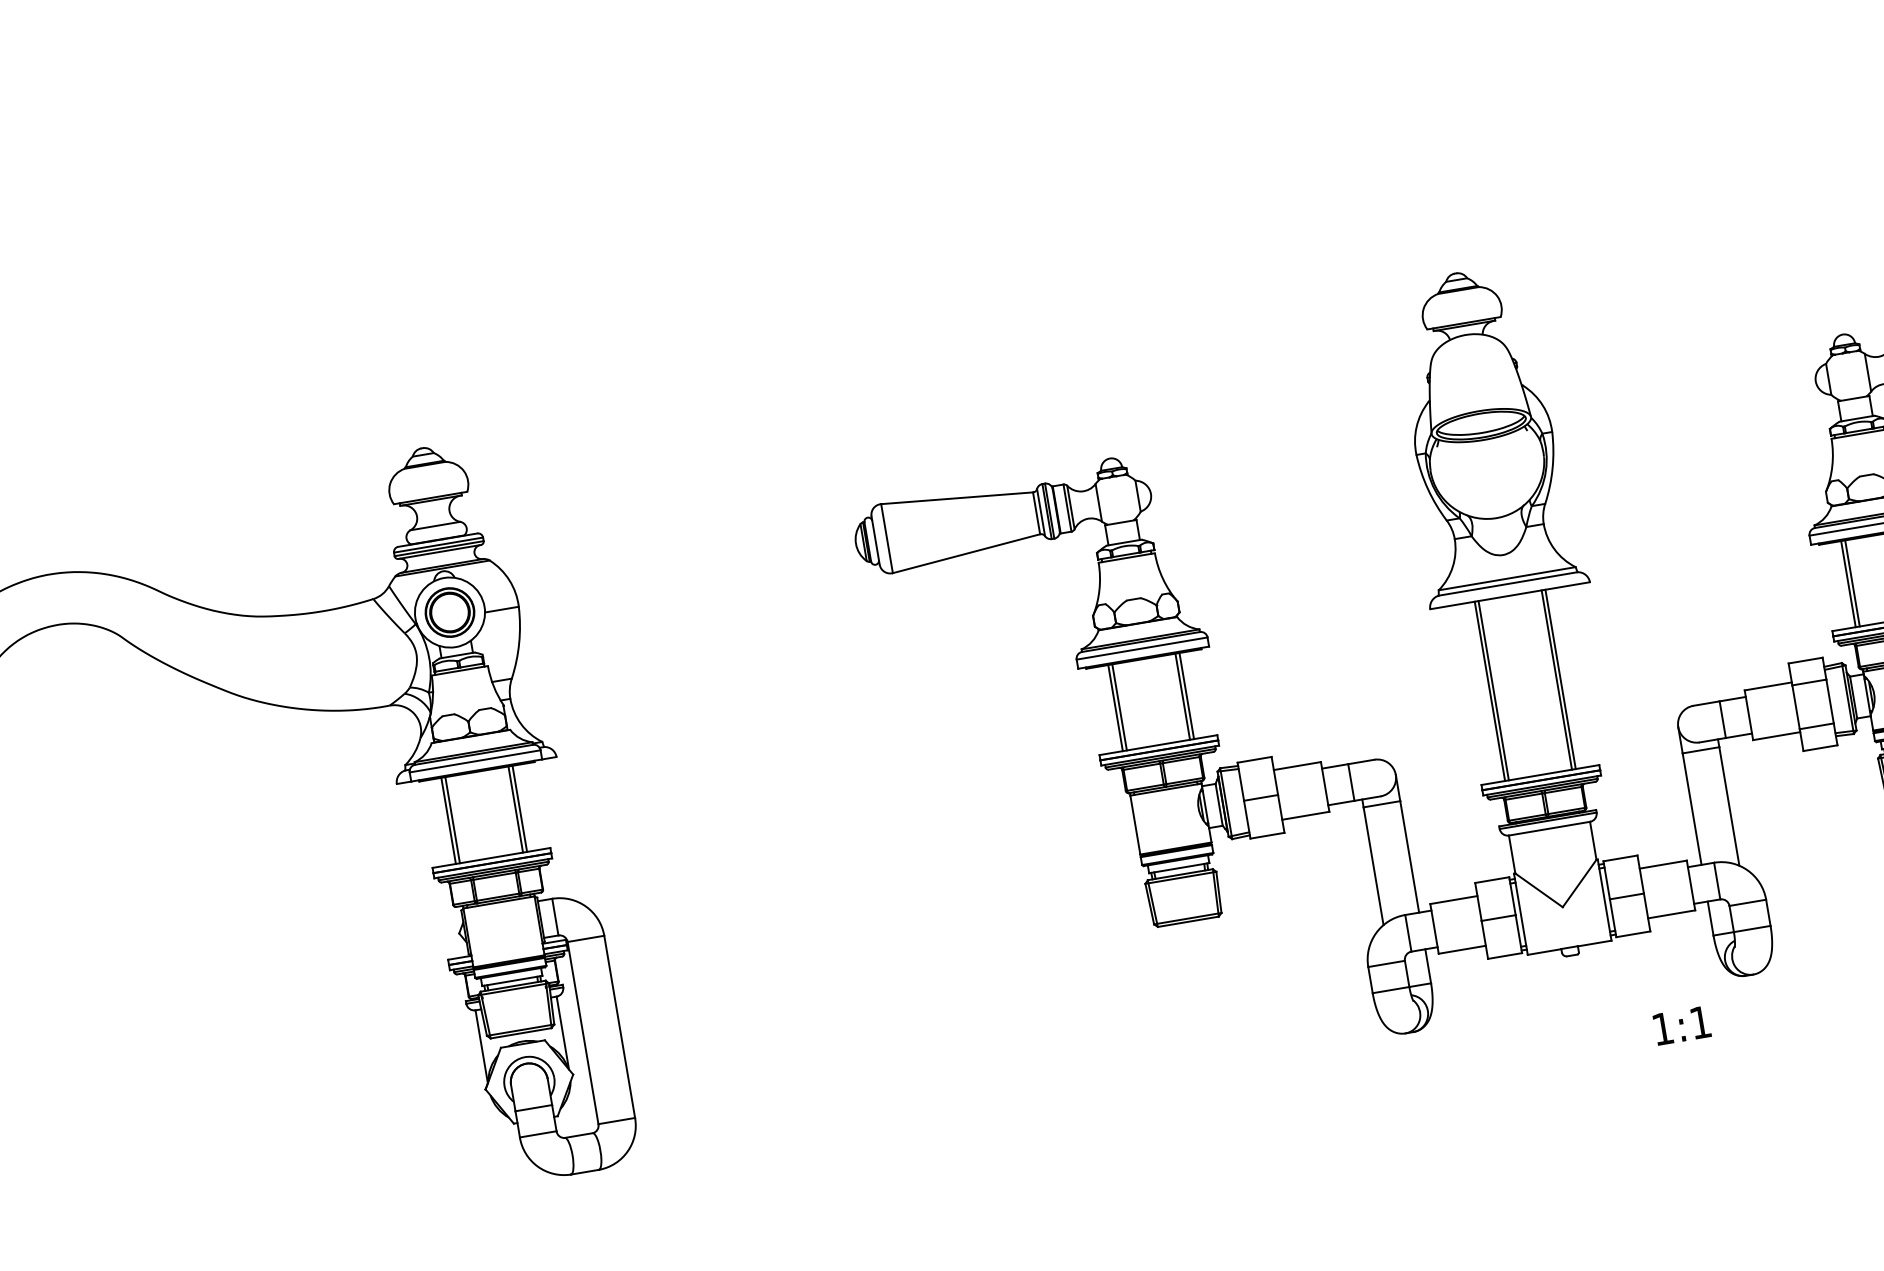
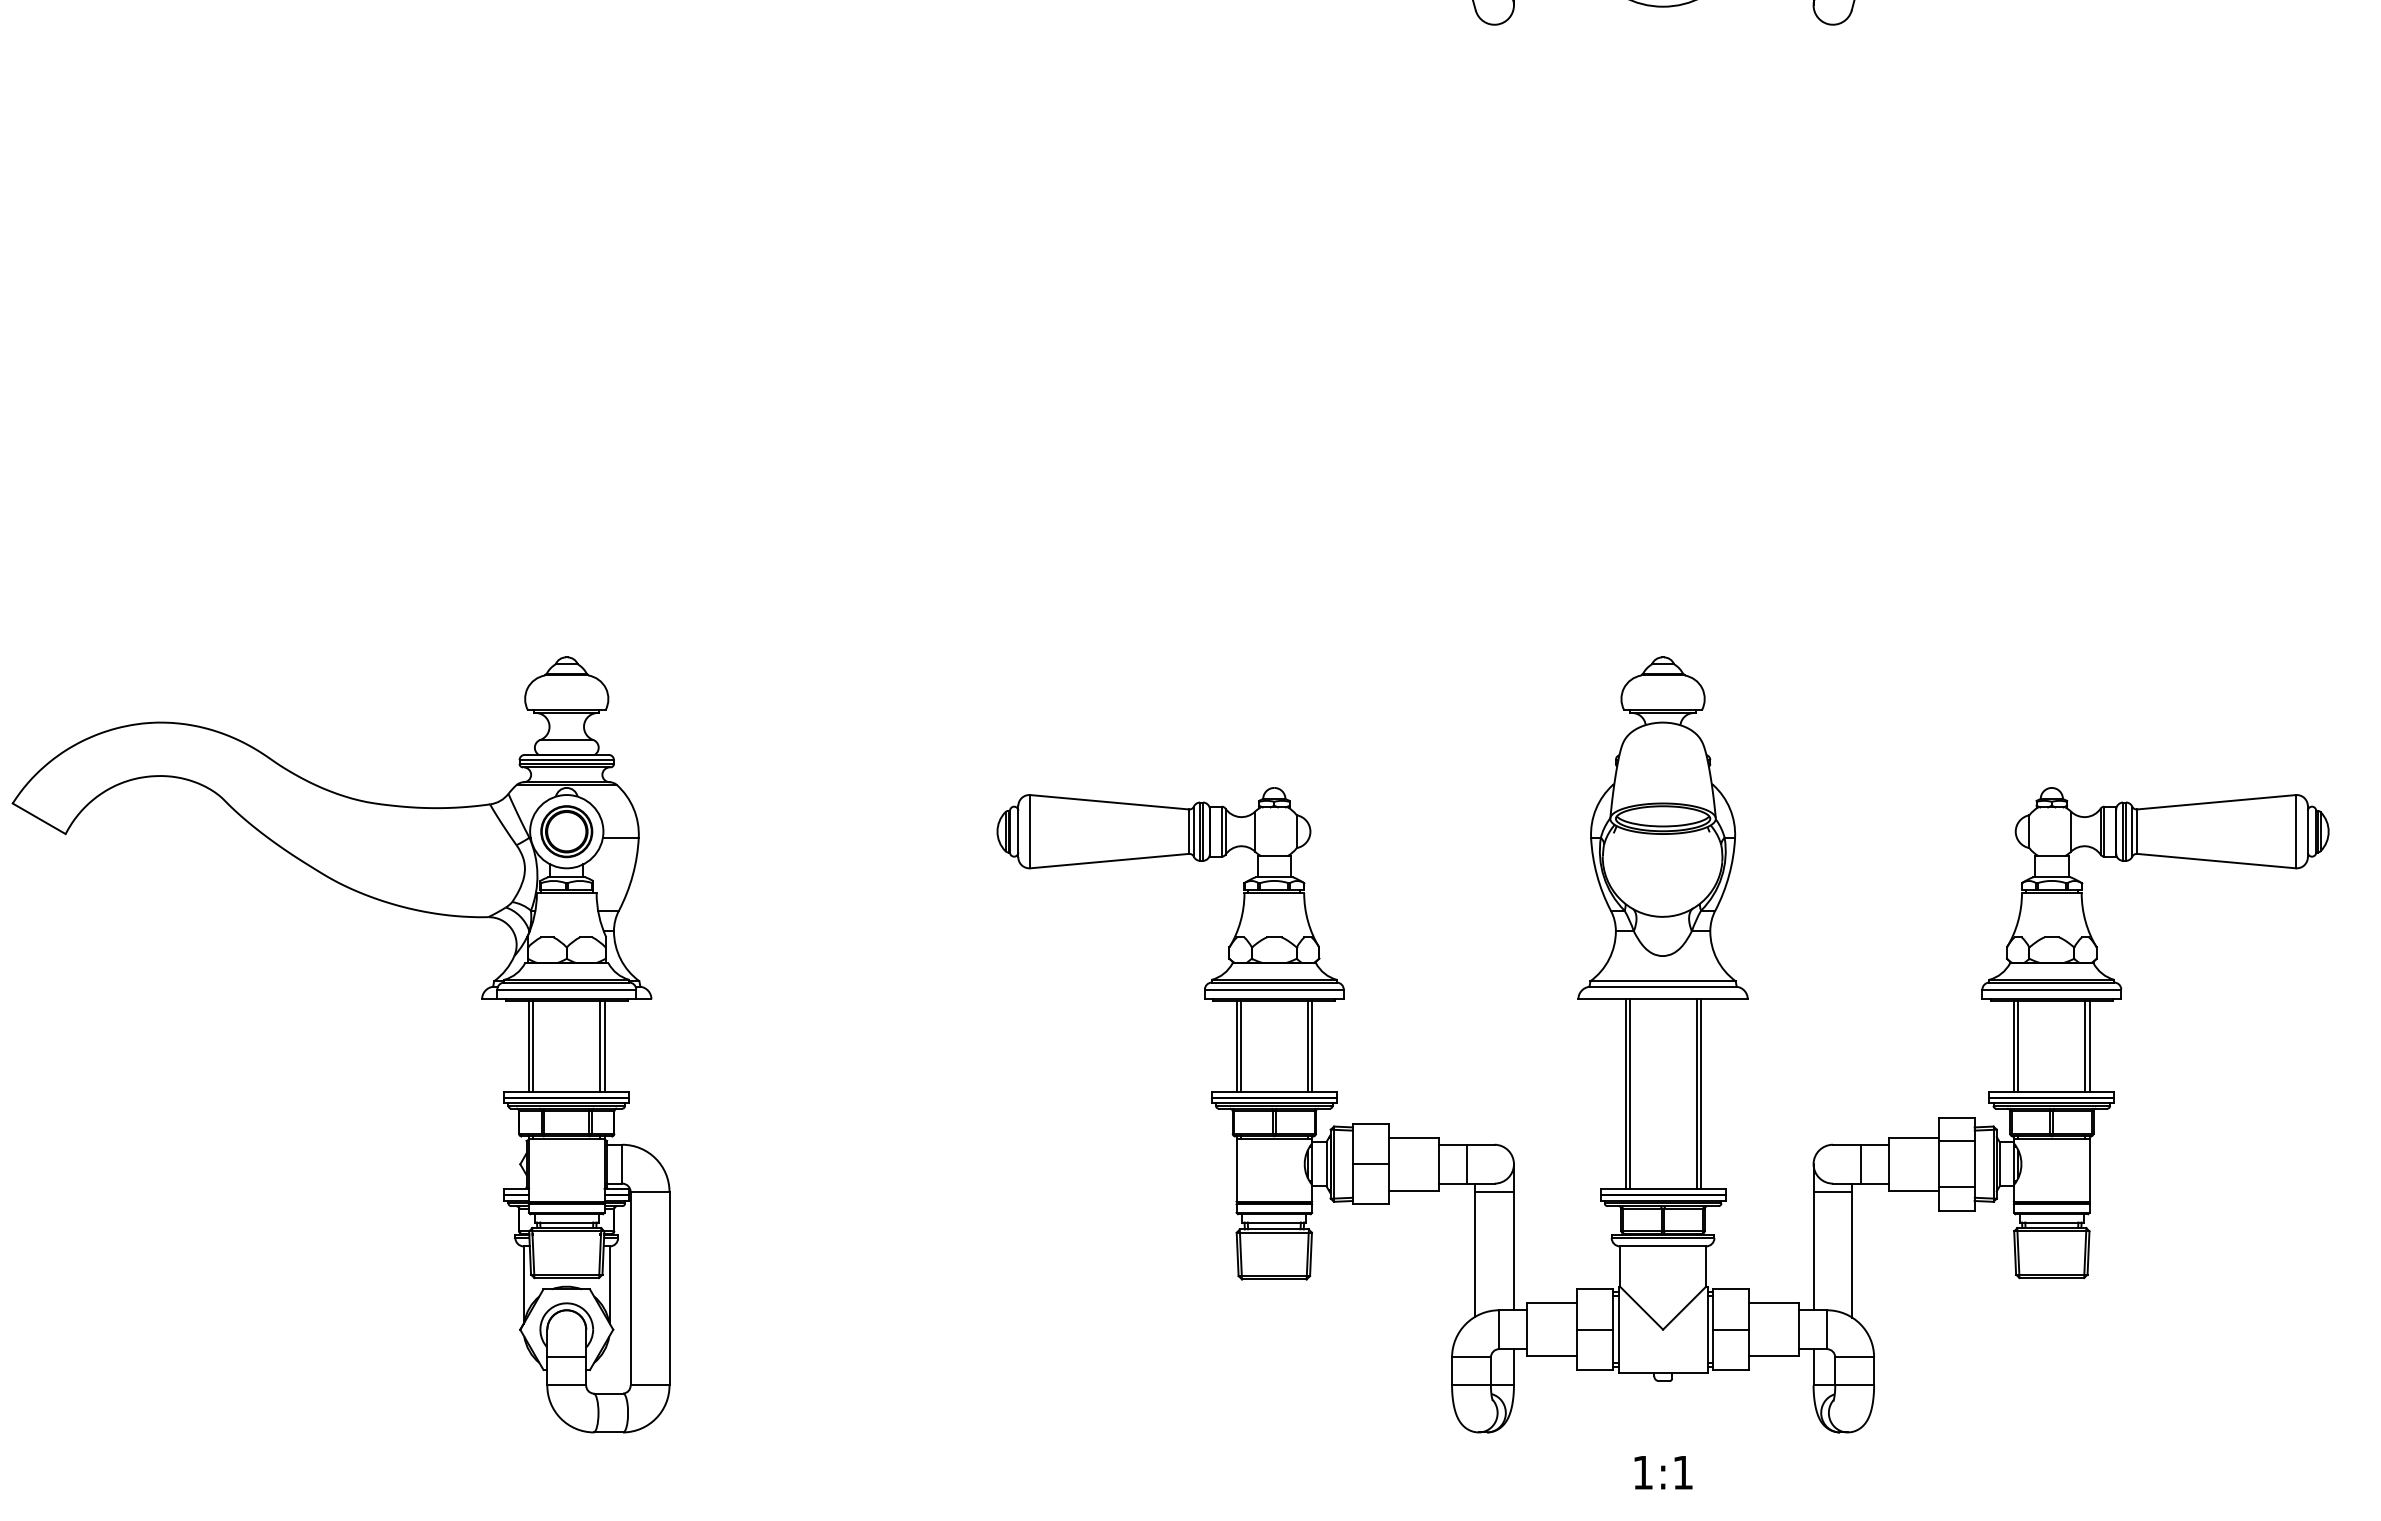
text: (1682, 1025) -> (1663, 1472), moved

